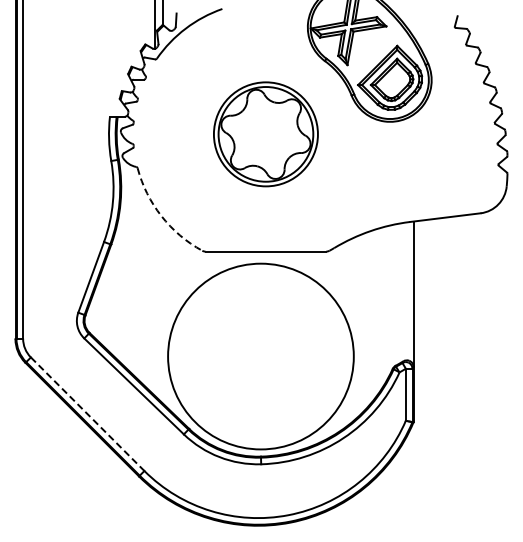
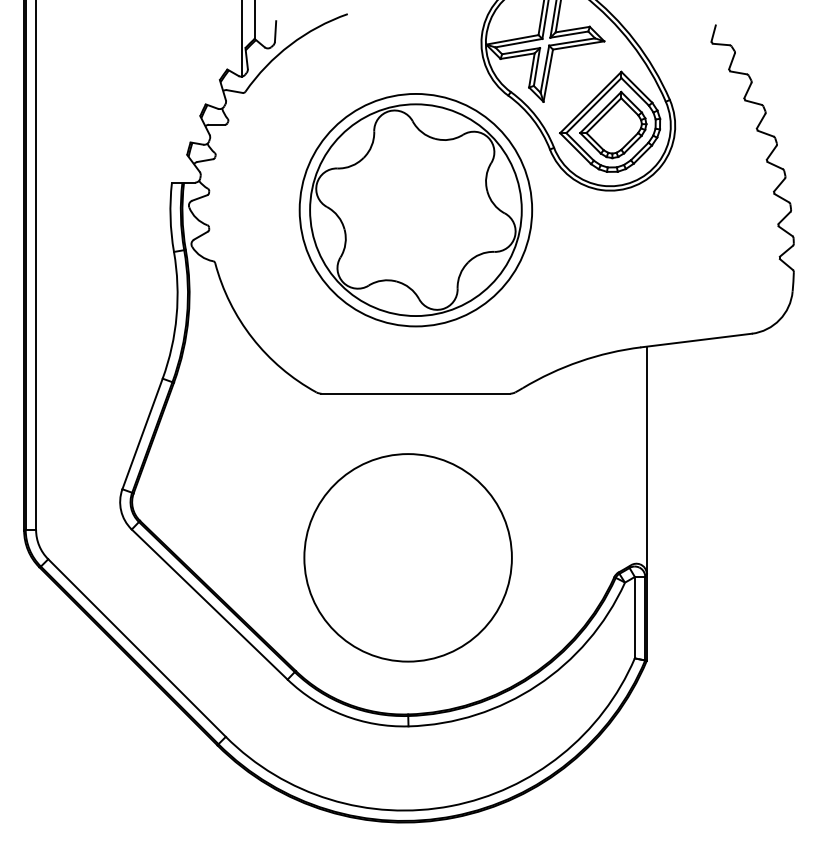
part: (265, 134) -> (415, 210), size x1.43
arc: (161, 216) -> (252, 338), dashed -> solid
circle: (260, 356) -> (407, 557), size x0.71
line: (88, 414) -> (138, 648), dashed -> solid

